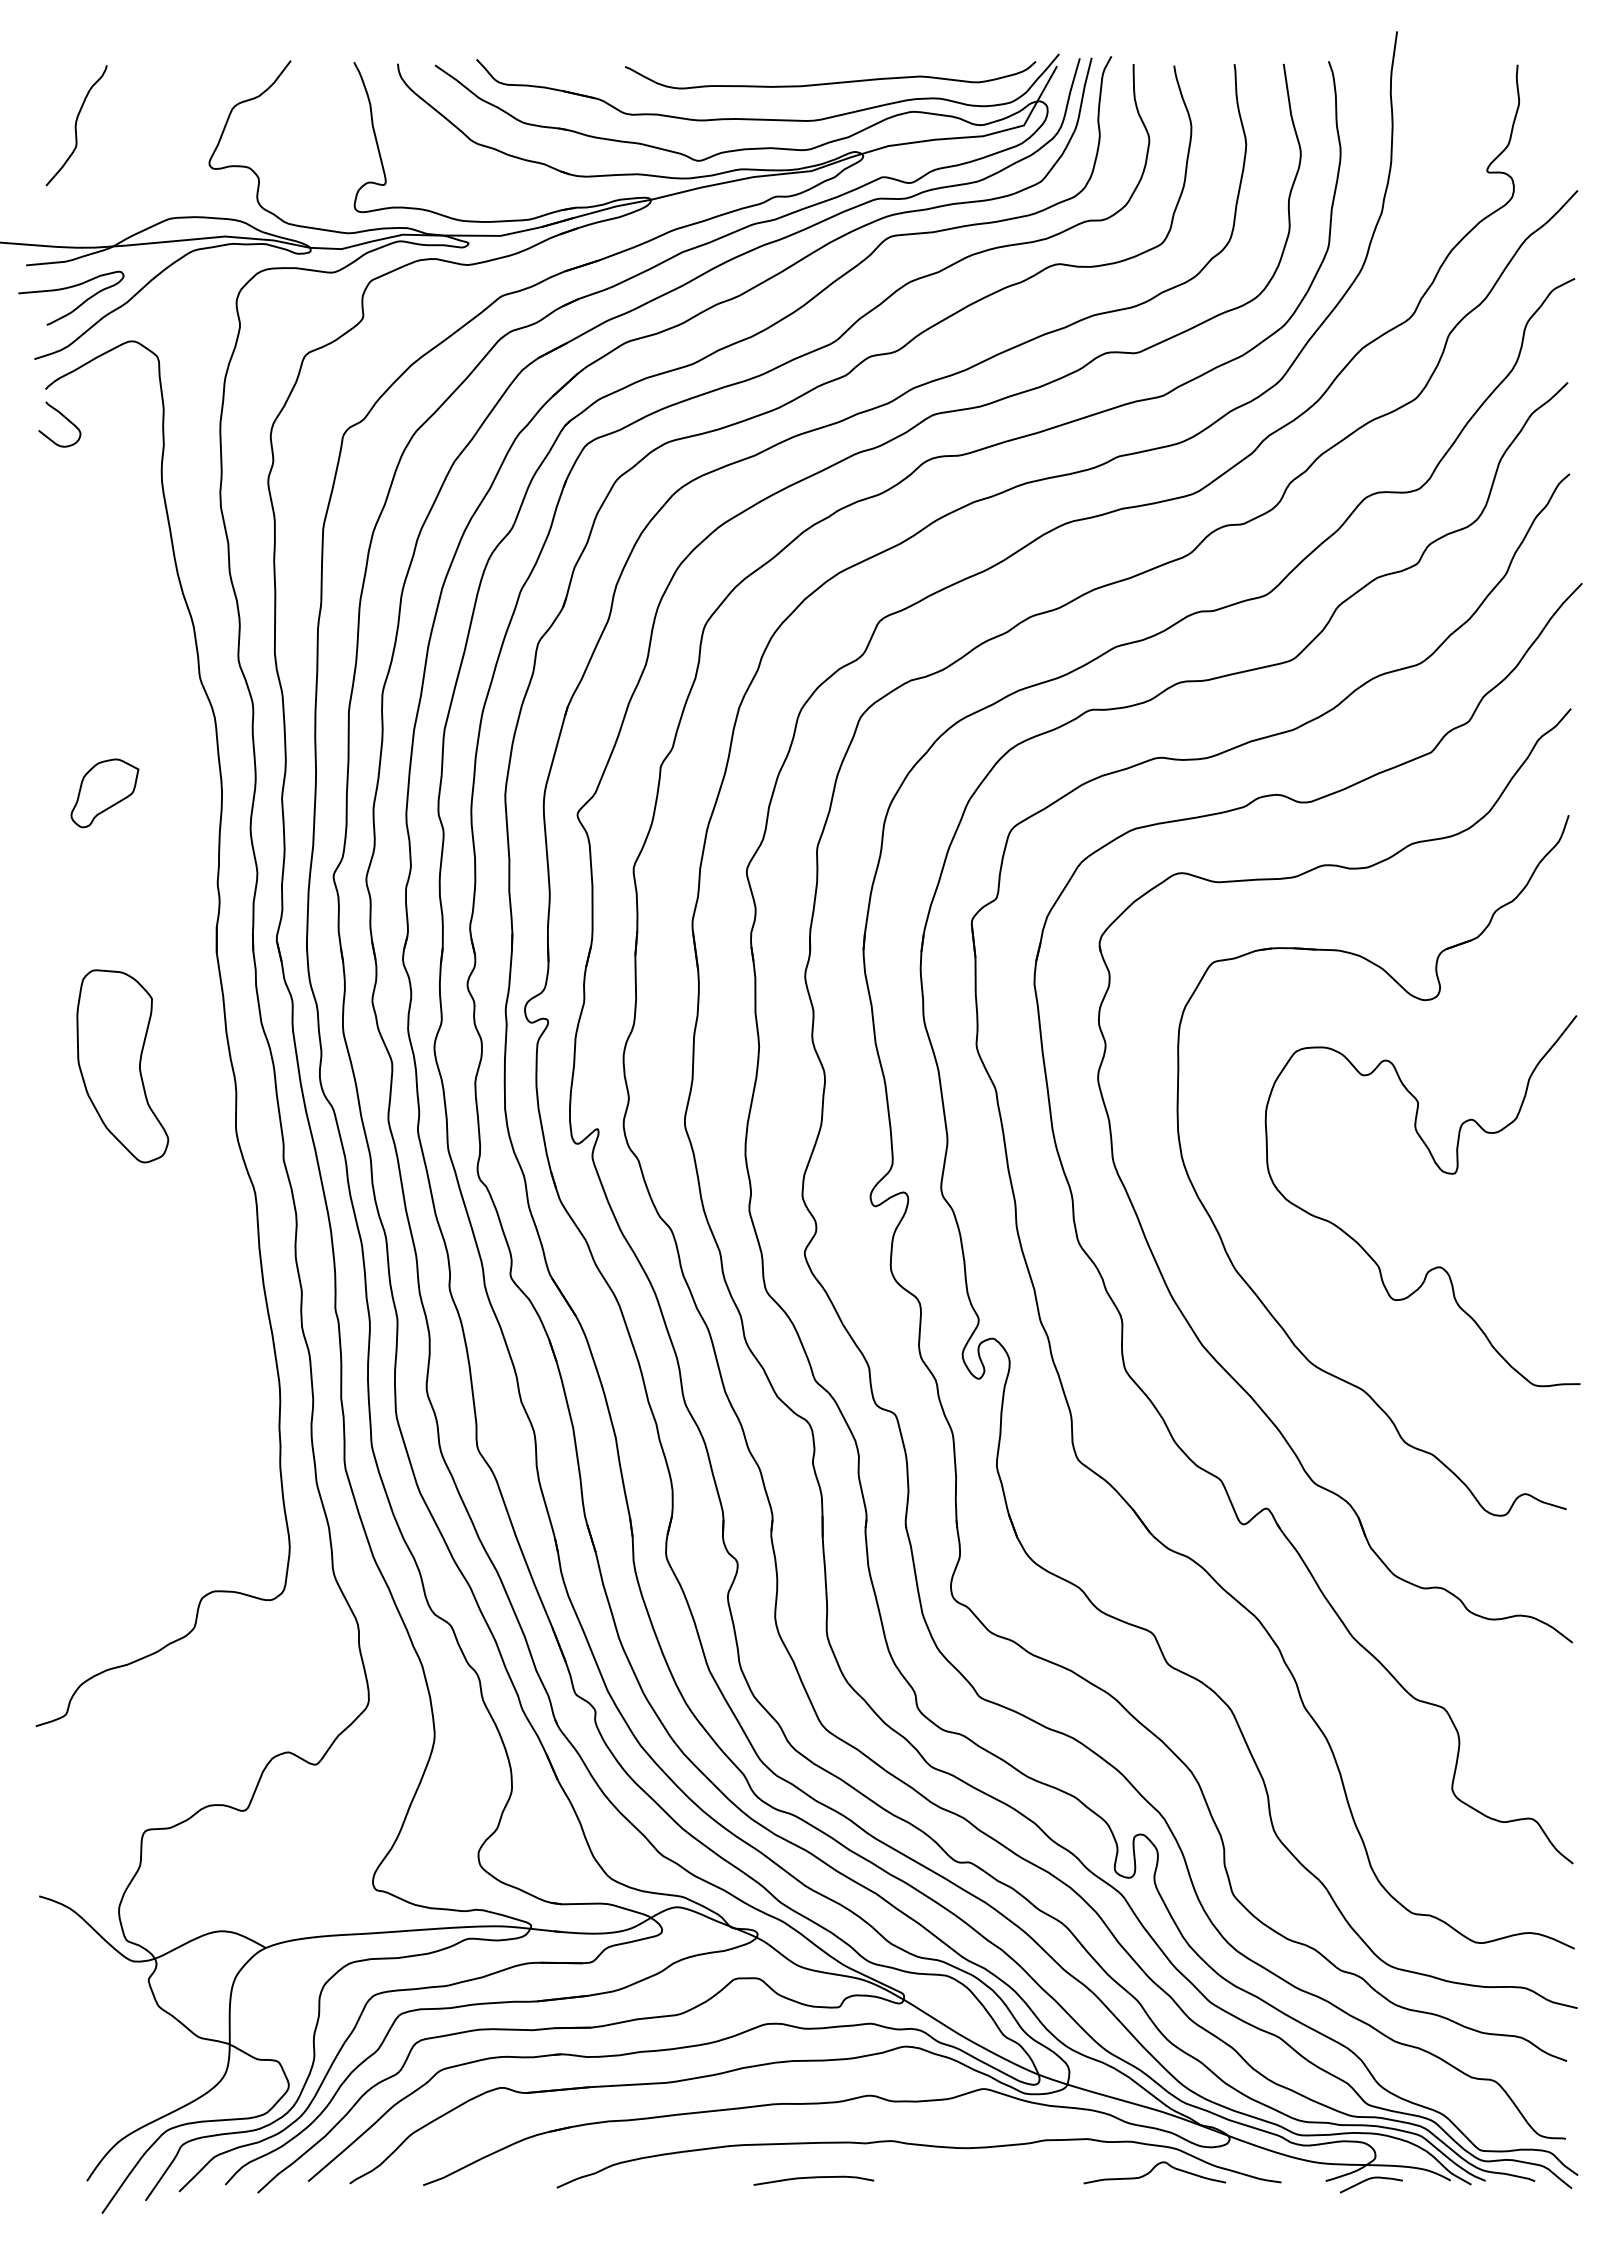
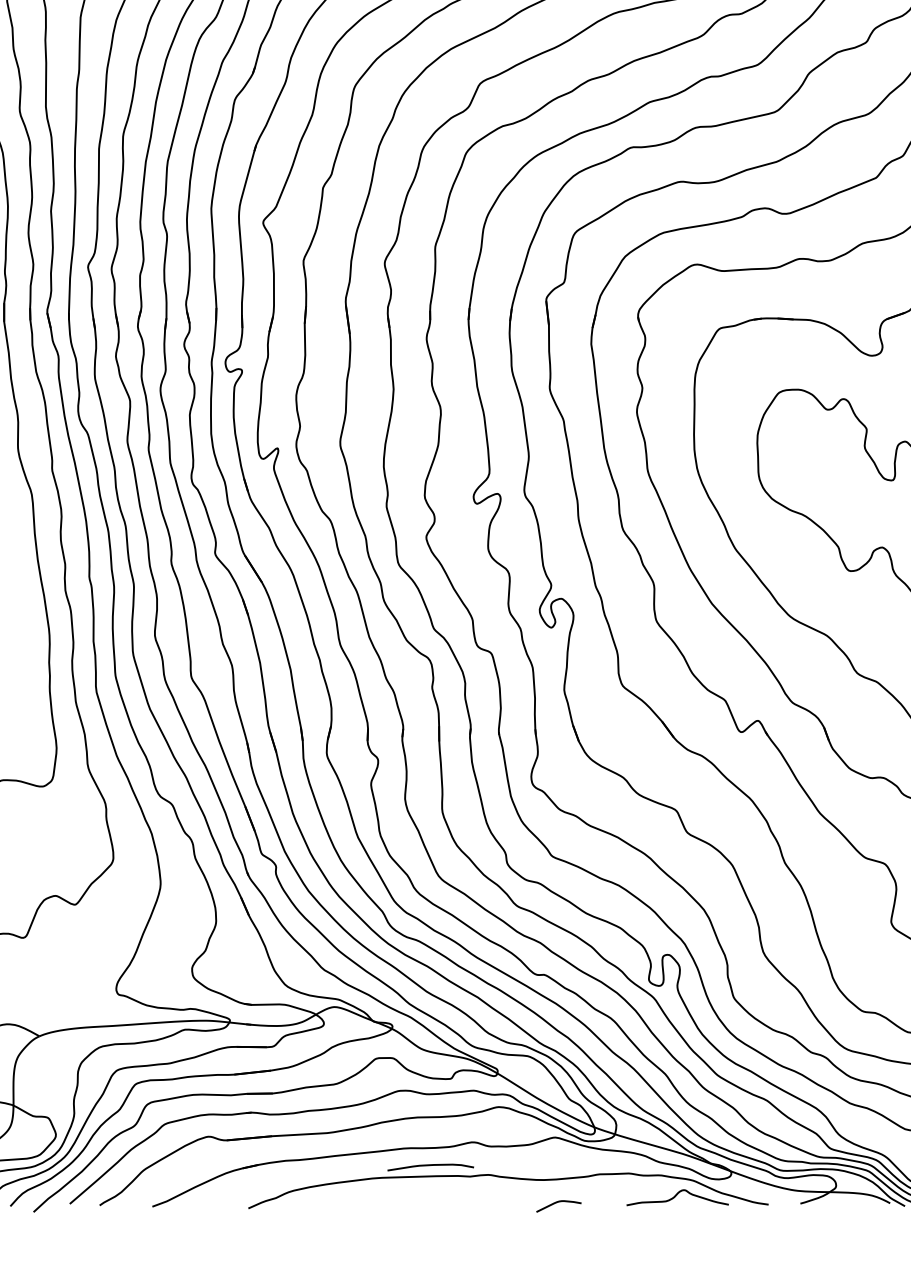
curve: (813, 2178) -> (430, 1165), moved
curve: (1371, 2179) -> (559, 1202), moved

